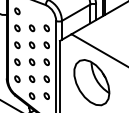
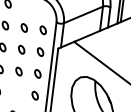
part: (32, 78) -> (16, 92), removed

